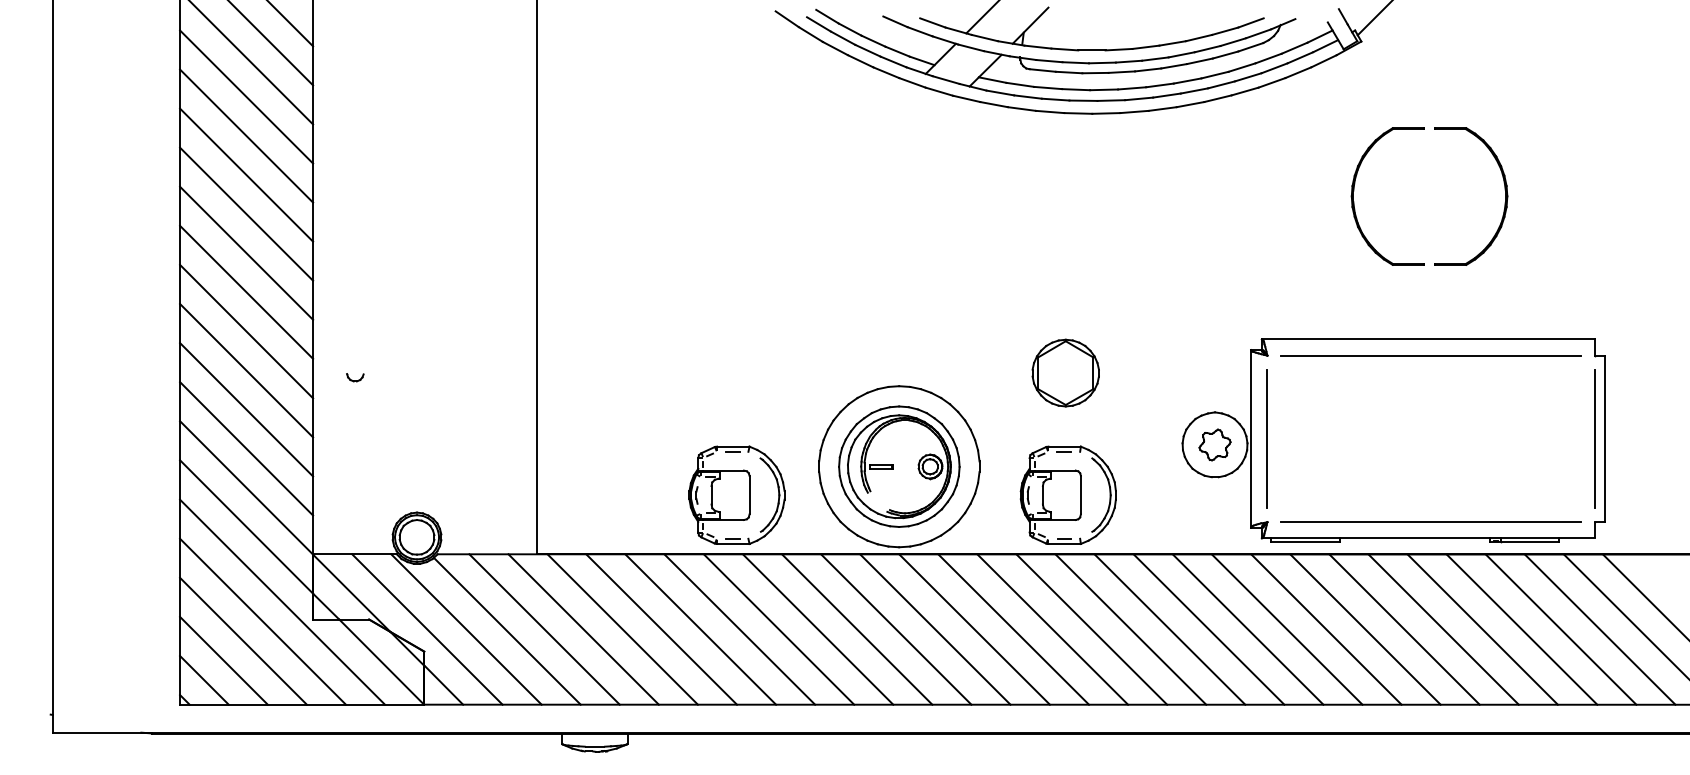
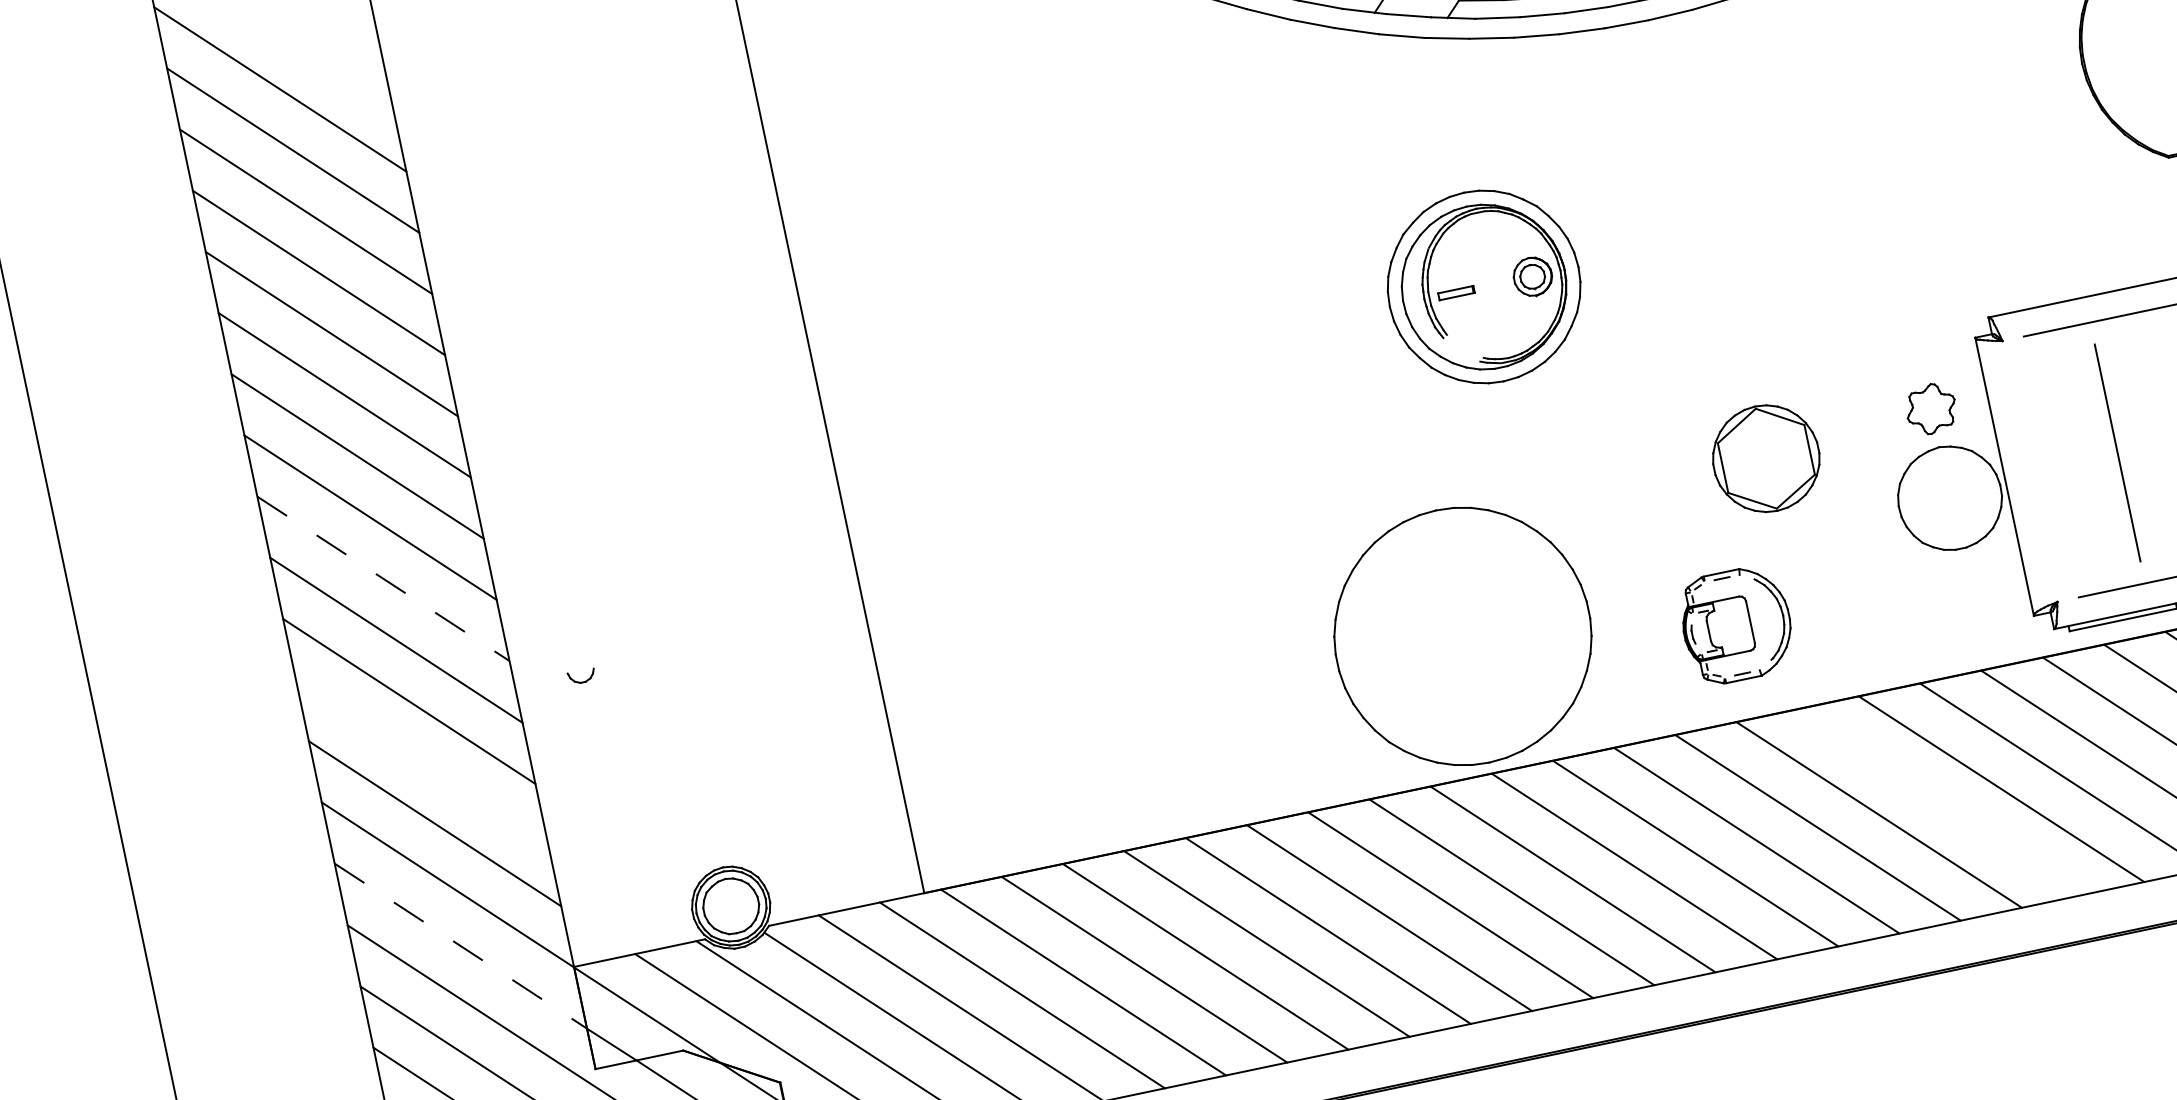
line: (246, 292) -> (383, 579), solid -> dashed
part: (1065, 372) -> (1765, 457), moved
line: (246, 409) -> (421, 762), removed
line: (1266, 438) -> (2116, 452), moved
part: (1214, 444) -> (1930, 408), moved
part: (899, 466) -> (1484, 286), moved
part: (736, 494) -> (1217, 733), removed
part: (1067, 494) -> (1735, 624), size x0.7
line: (246, 527) -> (460, 946), solid -> dashed
line: (1169, 629) -> (1939, 802), removed

